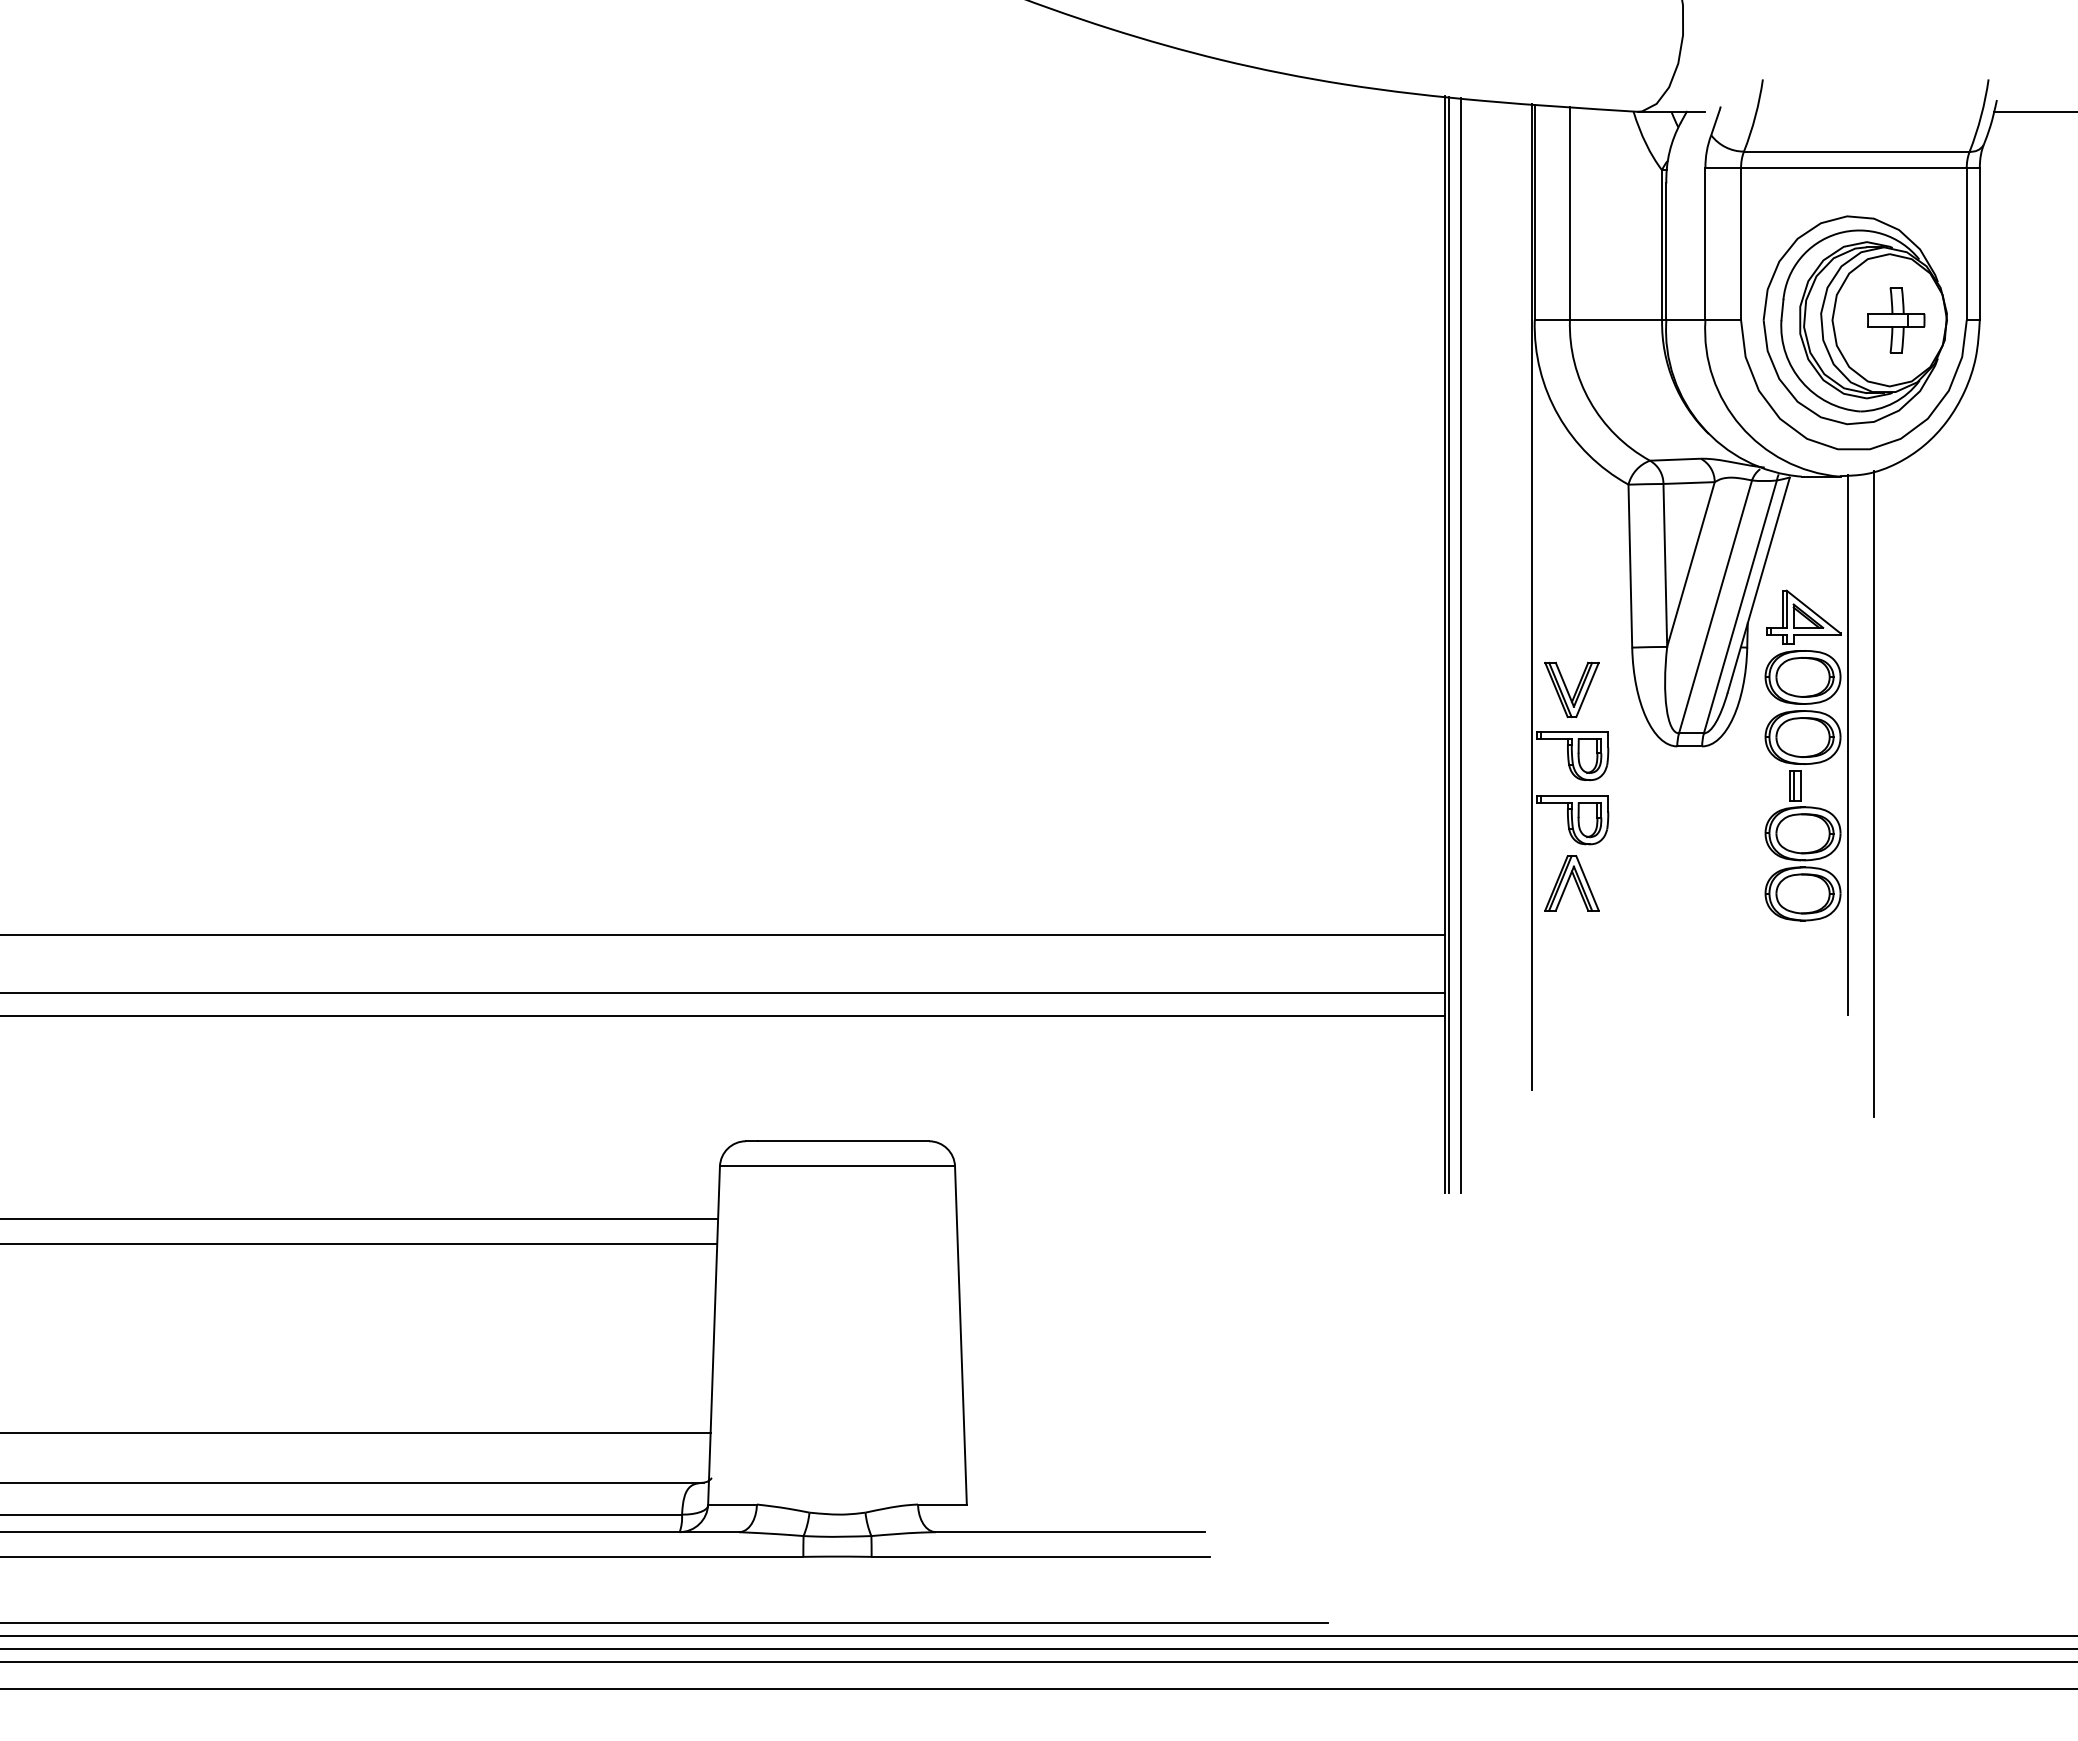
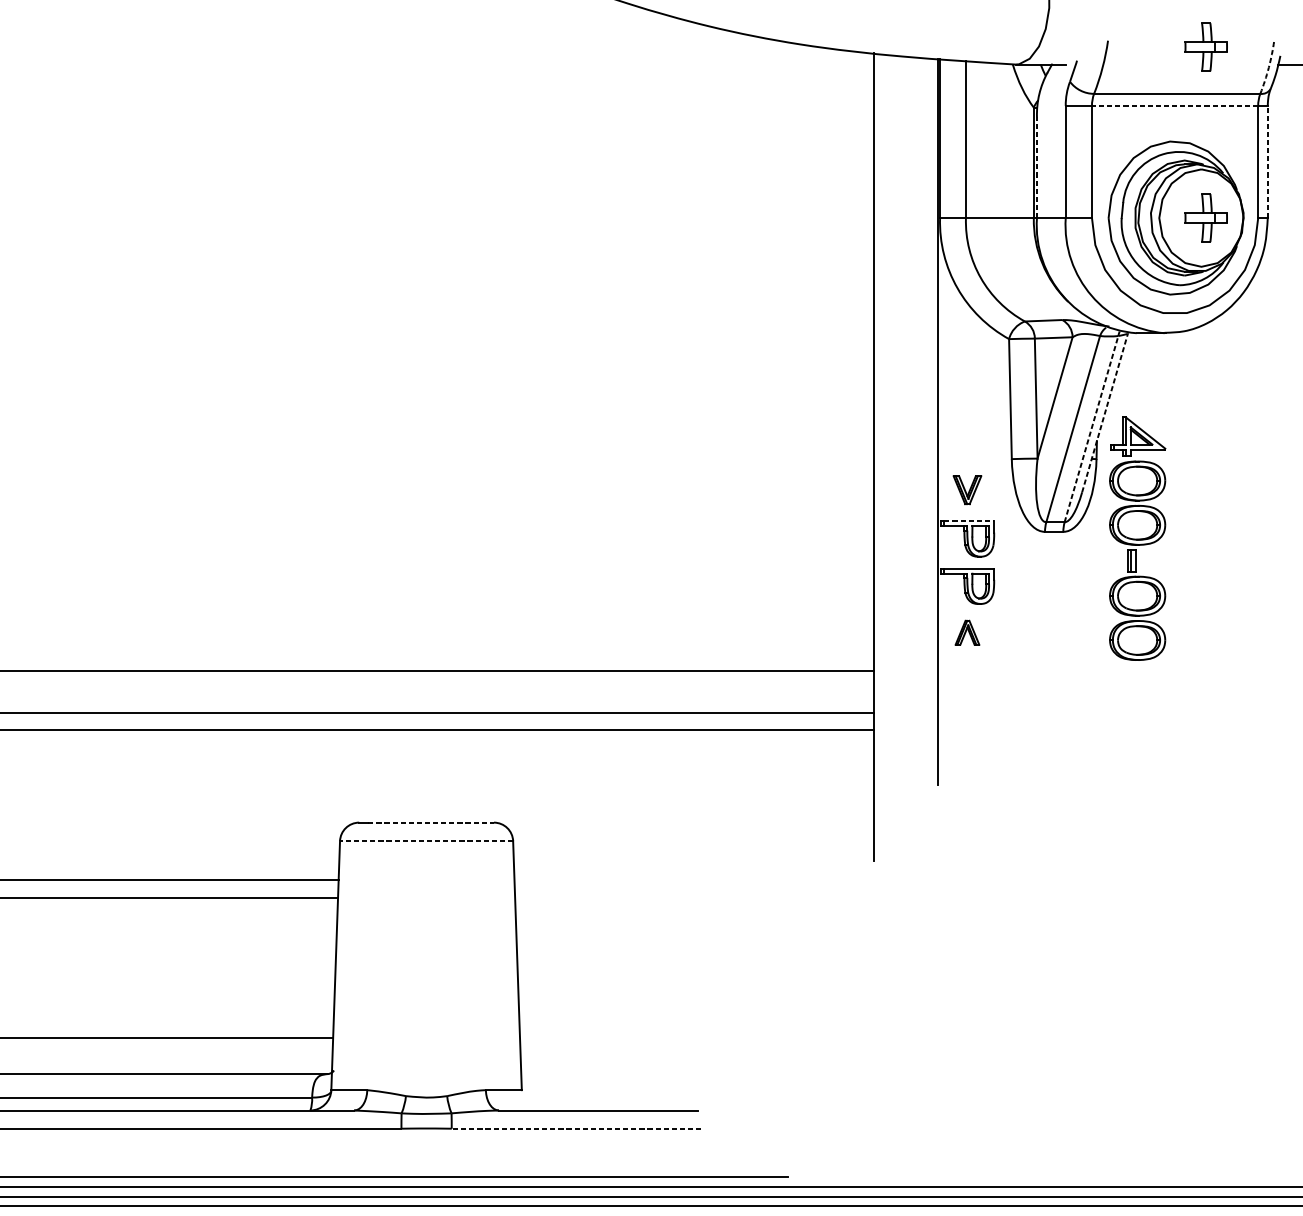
part: (1896, 88) -> (1206, 47), added
arc: (1981, 116) -> (1269, 68), solid -> dashed
line: (1853, 168) -> (1174, 106), solid -> dashed
line: (1979, 243) -> (1267, 161), solid -> dashed
line: (1666, 251) -> (1037, 167), solid -> dashed
line: (1758, 585) -> (1104, 413), solid -> dashed
line: (1740, 606) -> (1091, 428), solid -> dashed
line: (1448, 644) -> (876, 456), removed
line: (1460, 645) -> (885, 457), removed
part: (1571, 689) -> (967, 489), size x0.7
line: (1574, 732) -> (969, 521), solid -> dashed
line: (1847, 744) -> (1170, 530), removed
line: (1873, 793) -> (1189, 566), removed
part: (1571, 883) -> (967, 632), size x0.6
line: (844, 1141) -> (431, 822), solid -> dashed
line: (837, 1166) -> (426, 841), solid -> dashed
line: (1040, 1556) -> (576, 1128), solid -> dashed

